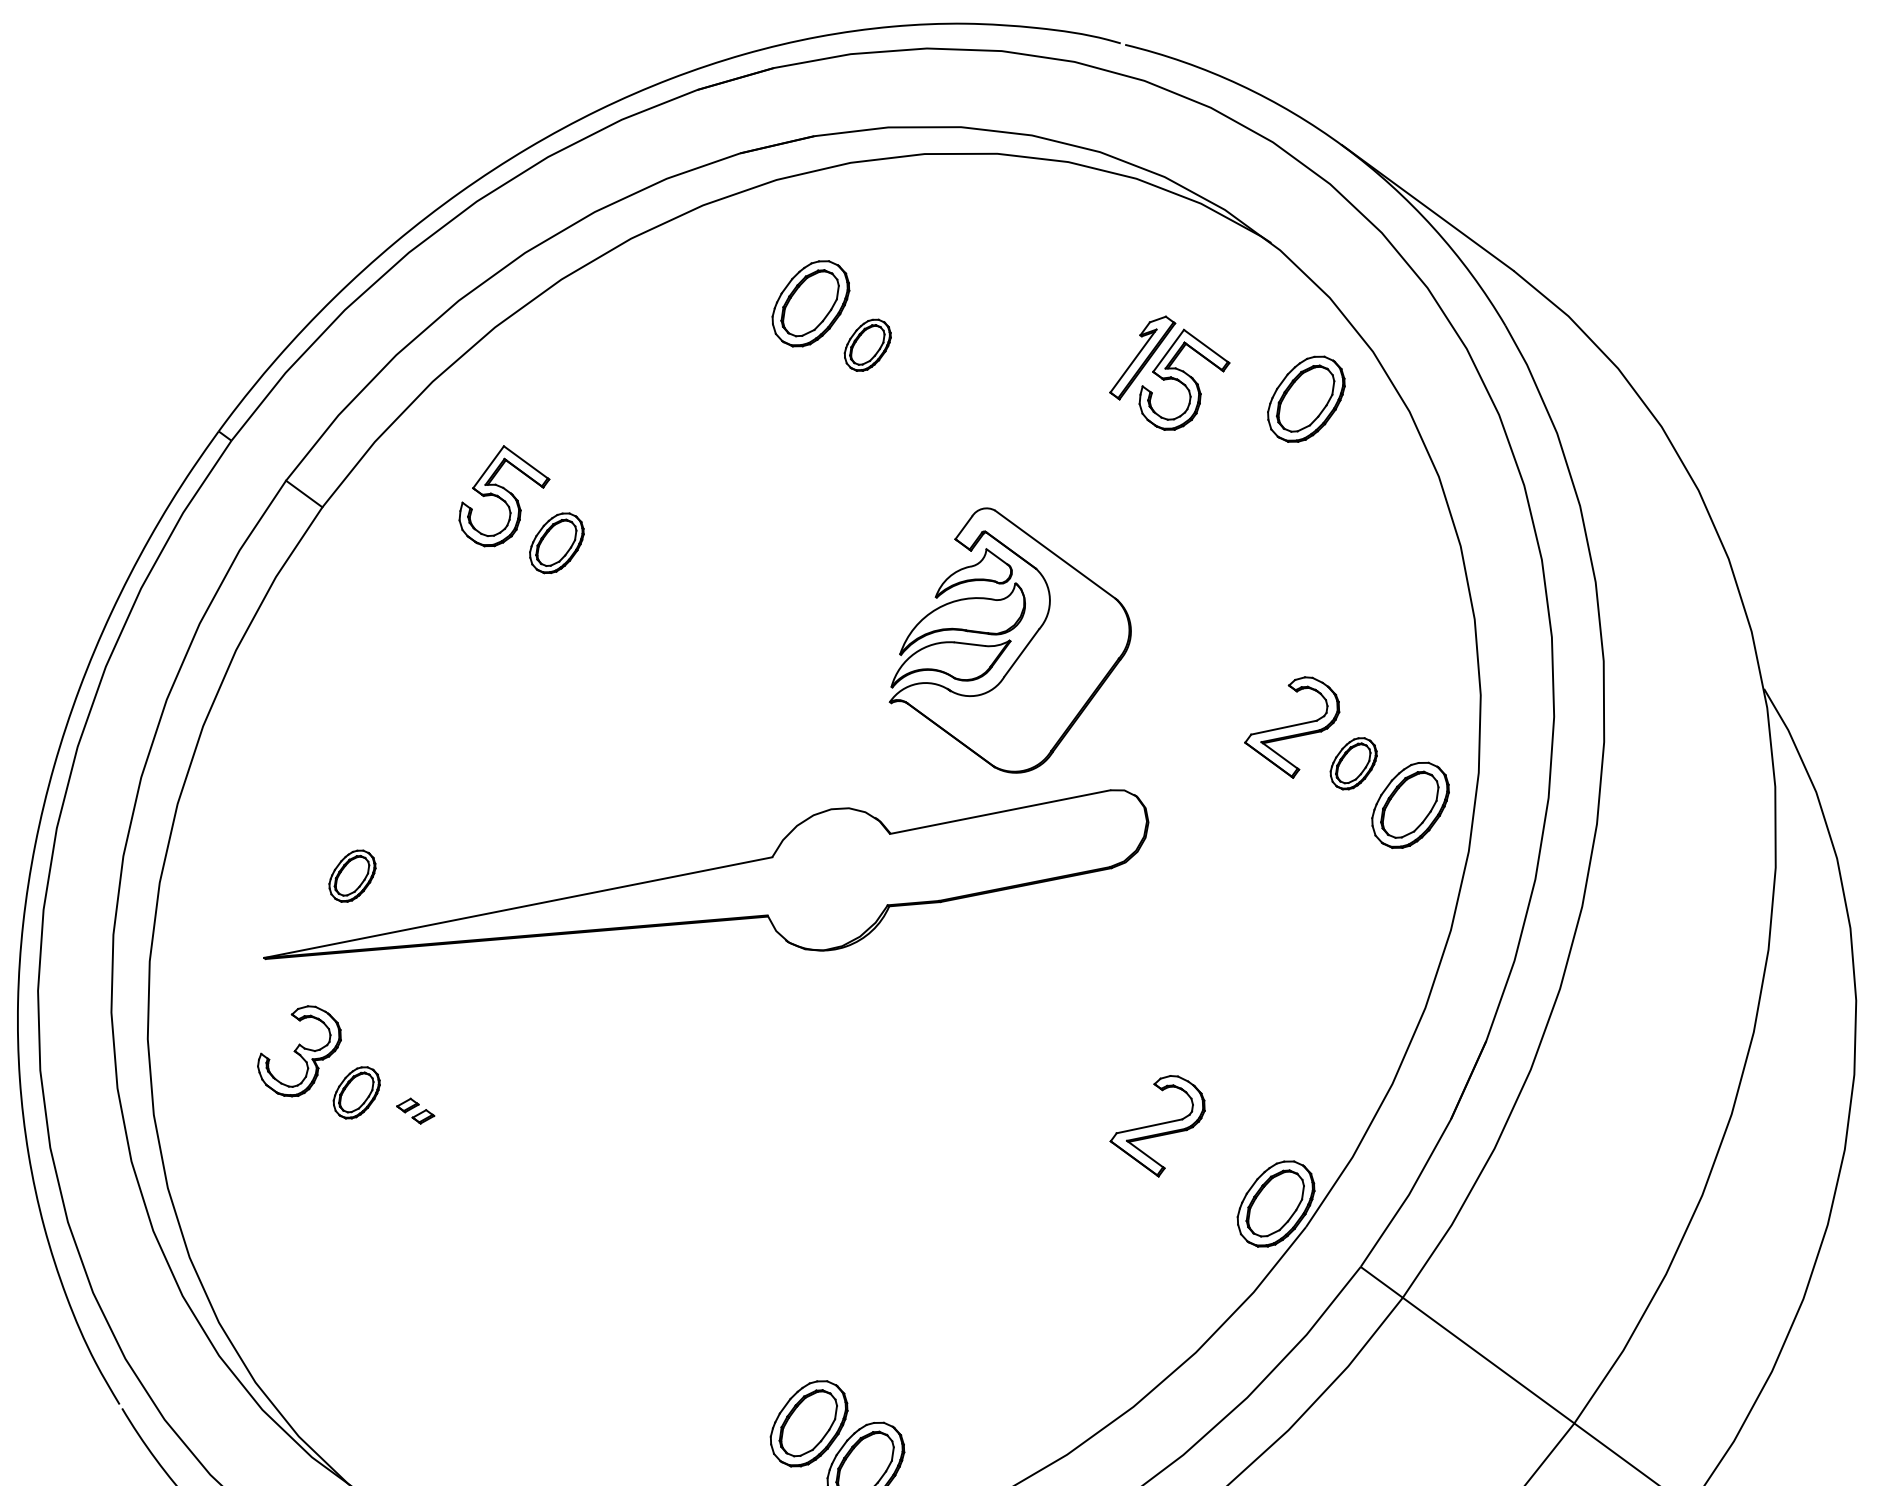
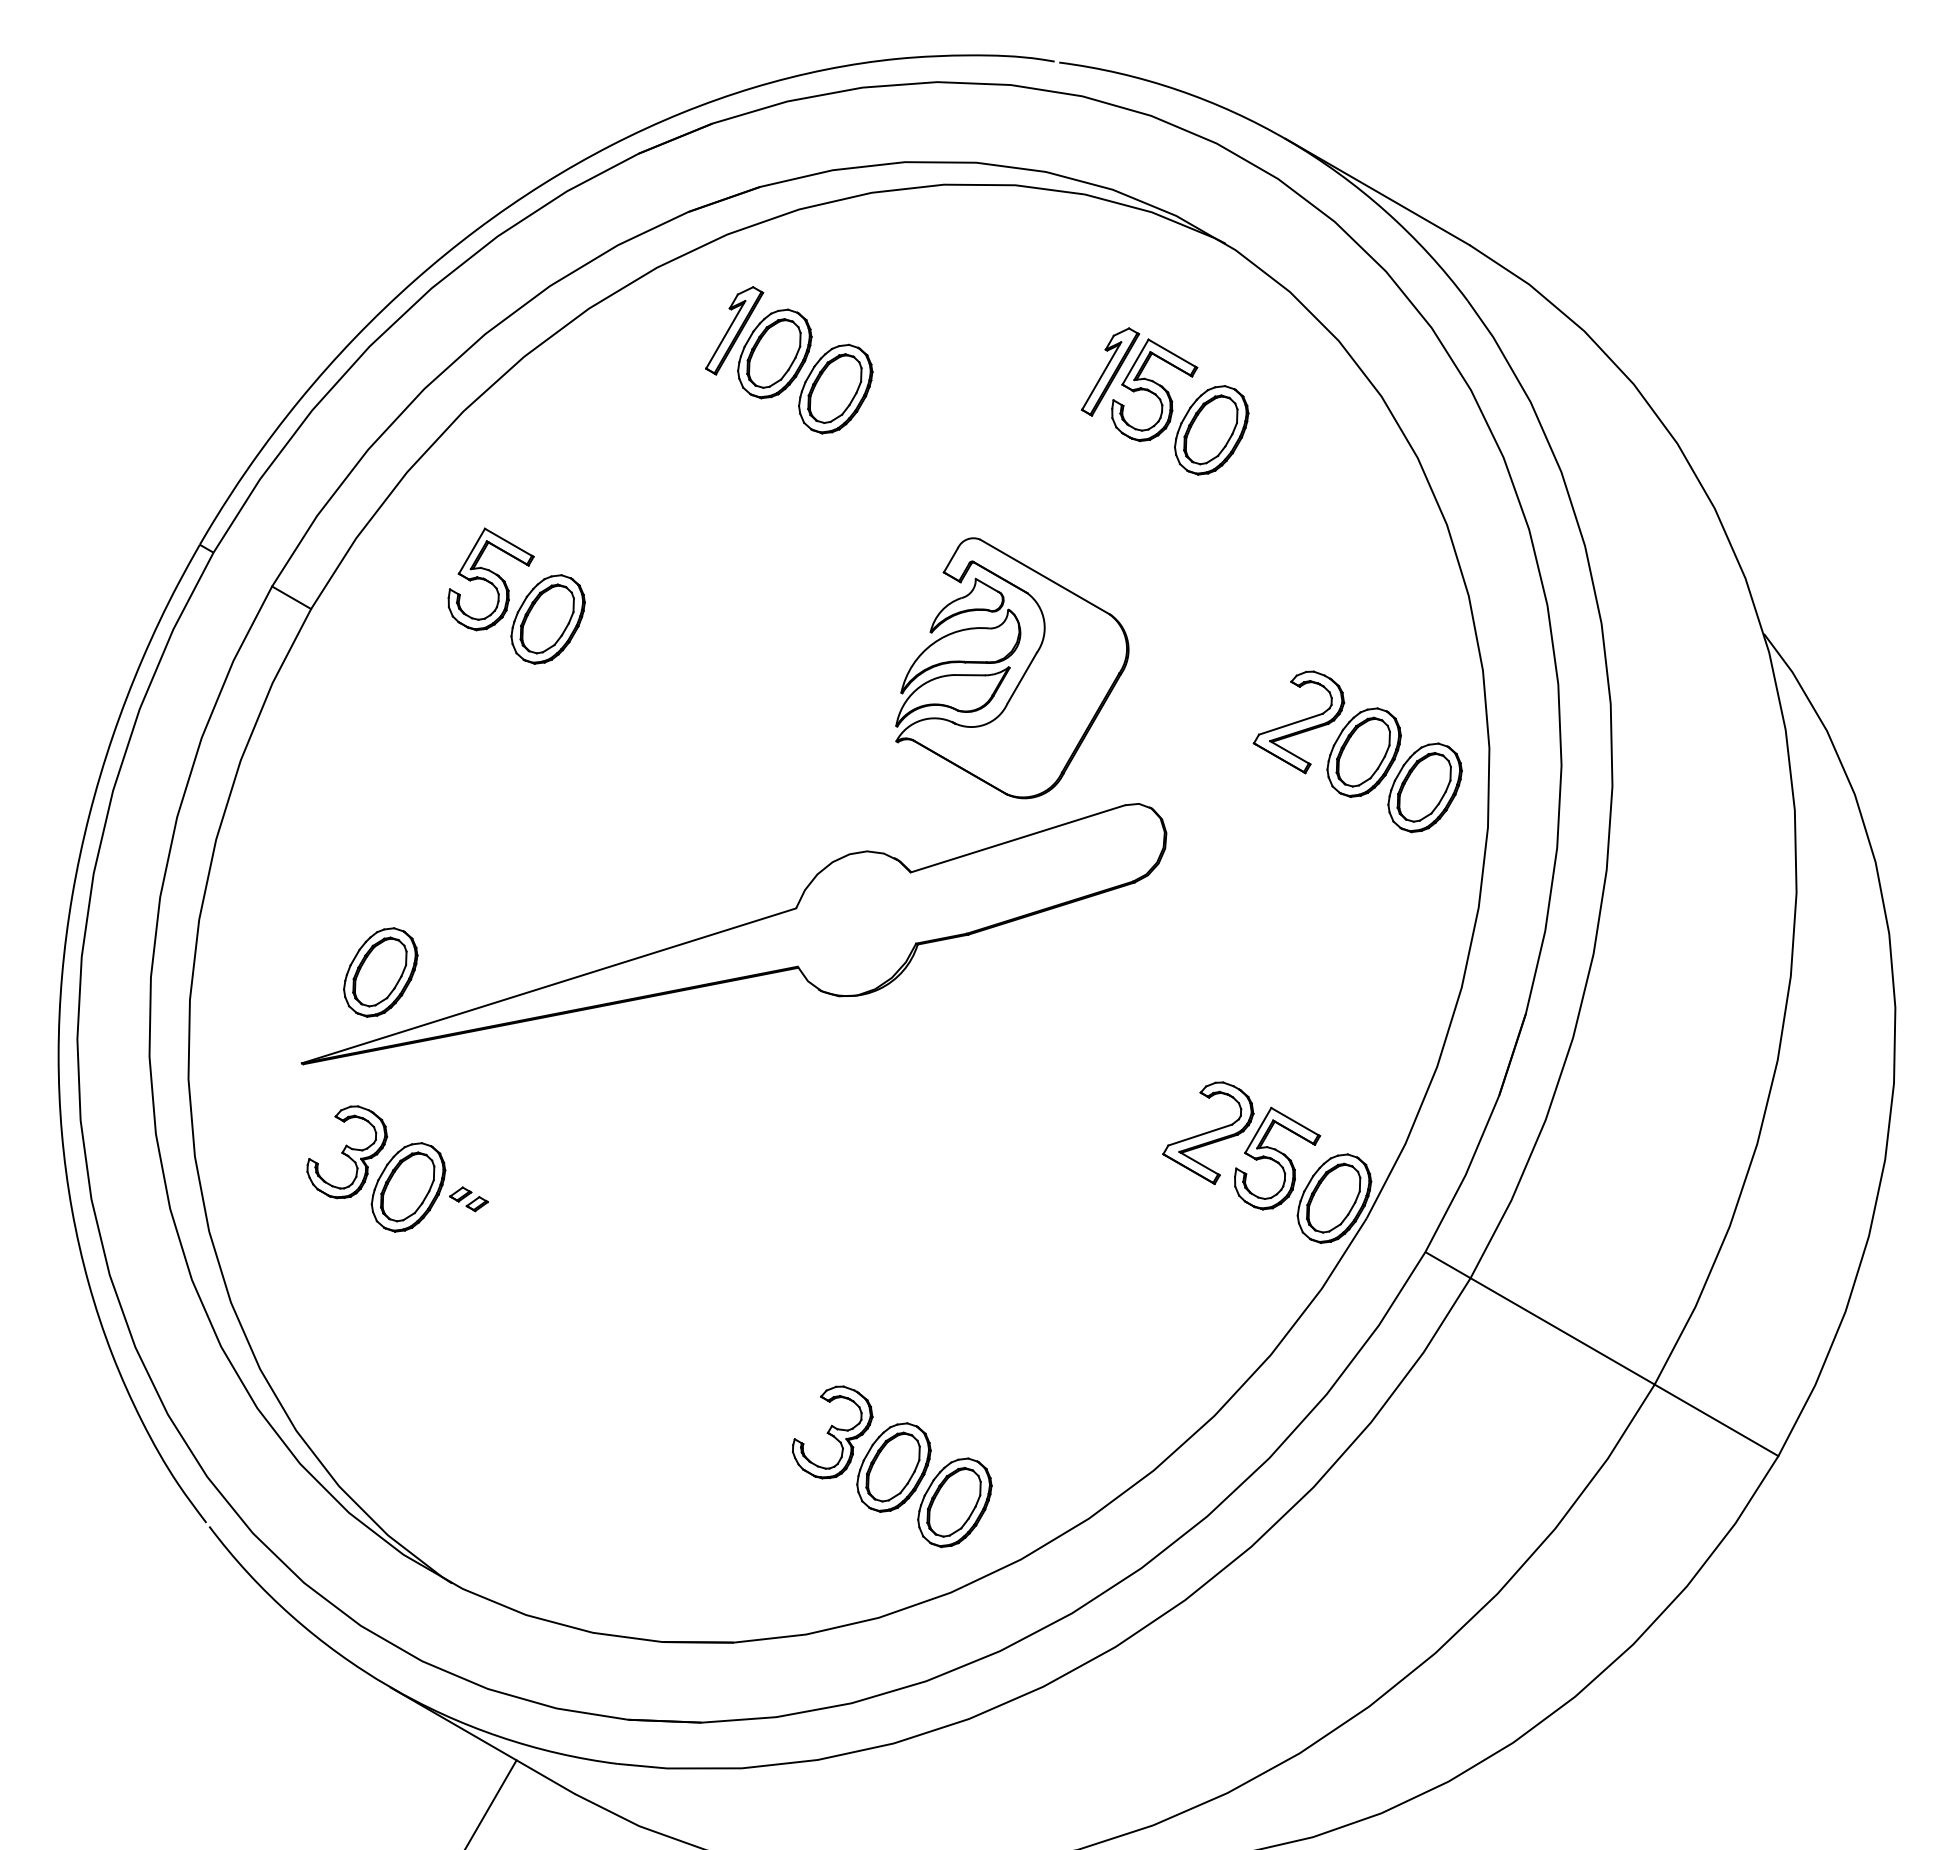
part: (773, 276) -> (734, 330), added
part: (867, 344) -> (835, 388), size x1.67
part: (1306, 399) -> (1211, 430), moved
part: (556, 543) -> (547, 619), size x1.43
part: (1353, 763) -> (1363, 752), size x1.67
part: (352, 876) -> (380, 972), size x1.67
part: (356, 1092) -> (408, 1187), size x1.67
part: (1223, 1157) -> (1277, 1158), added
part: (751, 1382) -> (832, 1432), added

